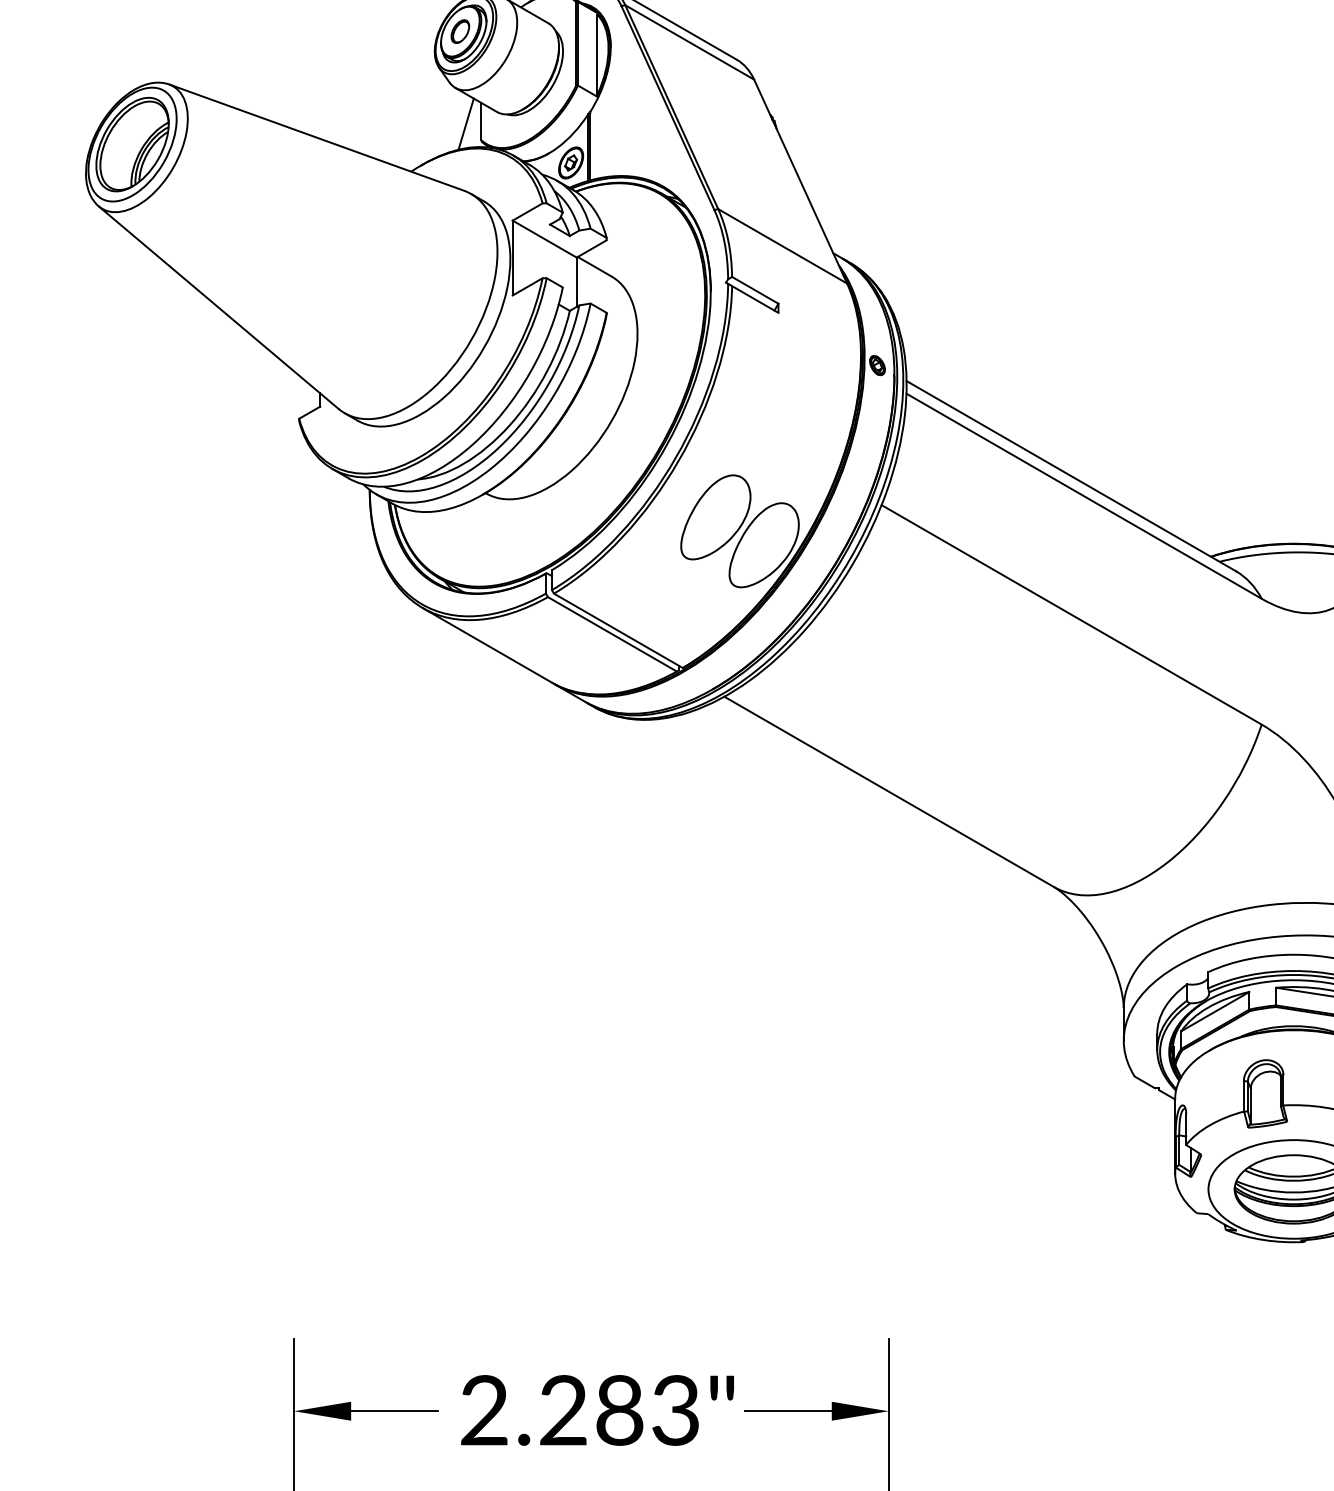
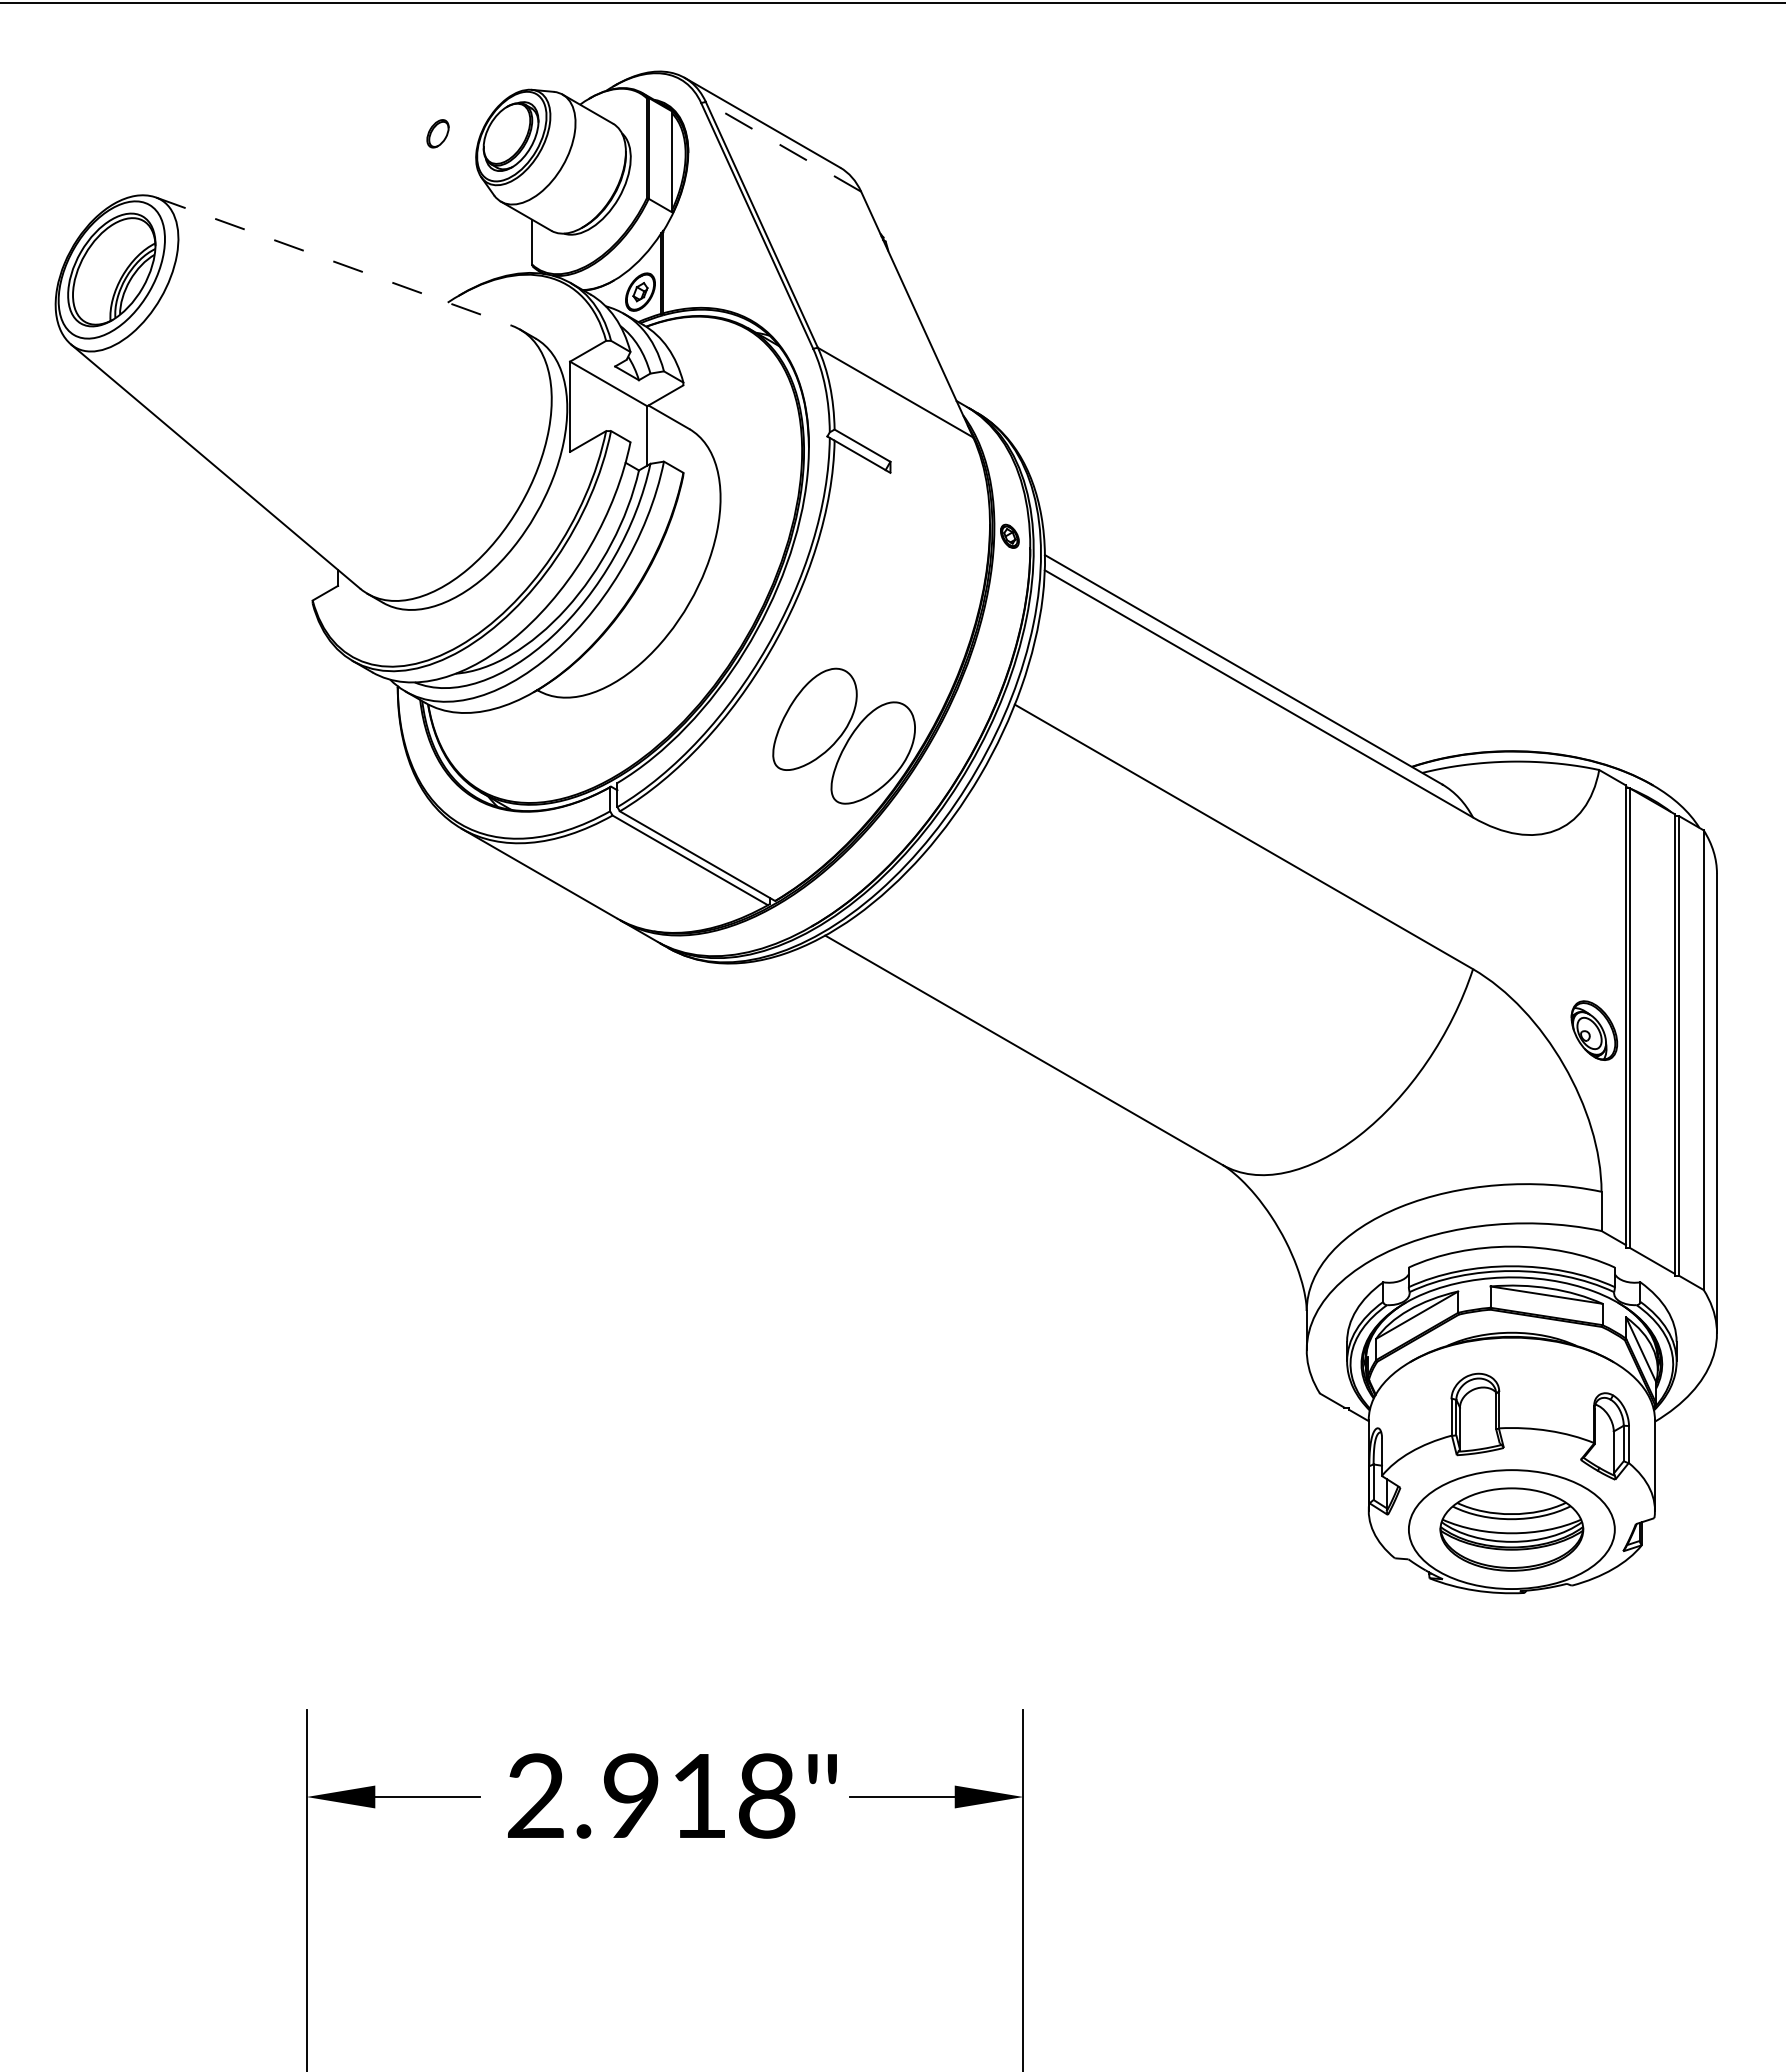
part: (459, 31) -> (437, 133), moved
line: (689, 42) -> (783, 146), solid -> dashed
line: (465, 124) -> (513, 245), removed
line: (317, 137) -> (334, 261), solid -> dashed
text: (620, 1410) -> (699, 1795), 2.283" -> 2.918"

